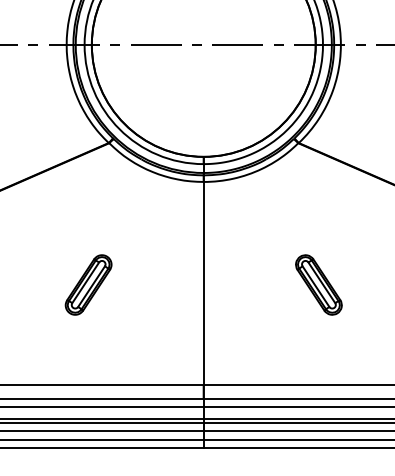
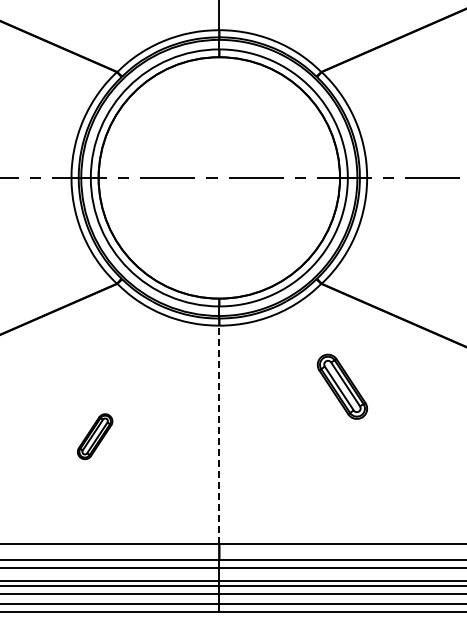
line: (203, 282) -> (219, 434), solid -> dashed
part: (88, 284) -> (94, 436), size x0.7
part: (318, 284) -> (341, 386), moved

